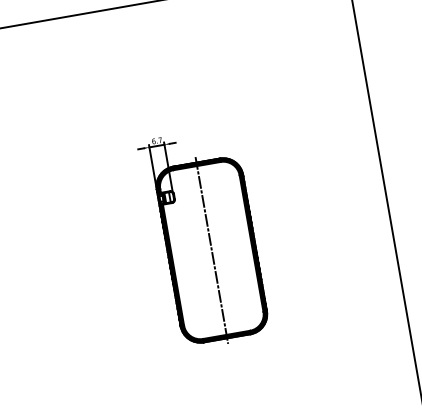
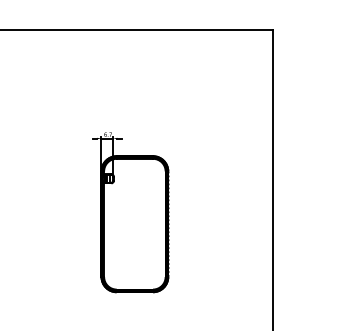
line: (211, 249) -> (134, 223), removed

